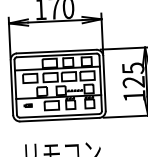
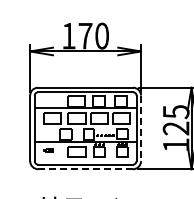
line: (104, 83) -> (141, 128), solid -> dashed
line: (59, 119) -> (85, 169), solid -> dashed

